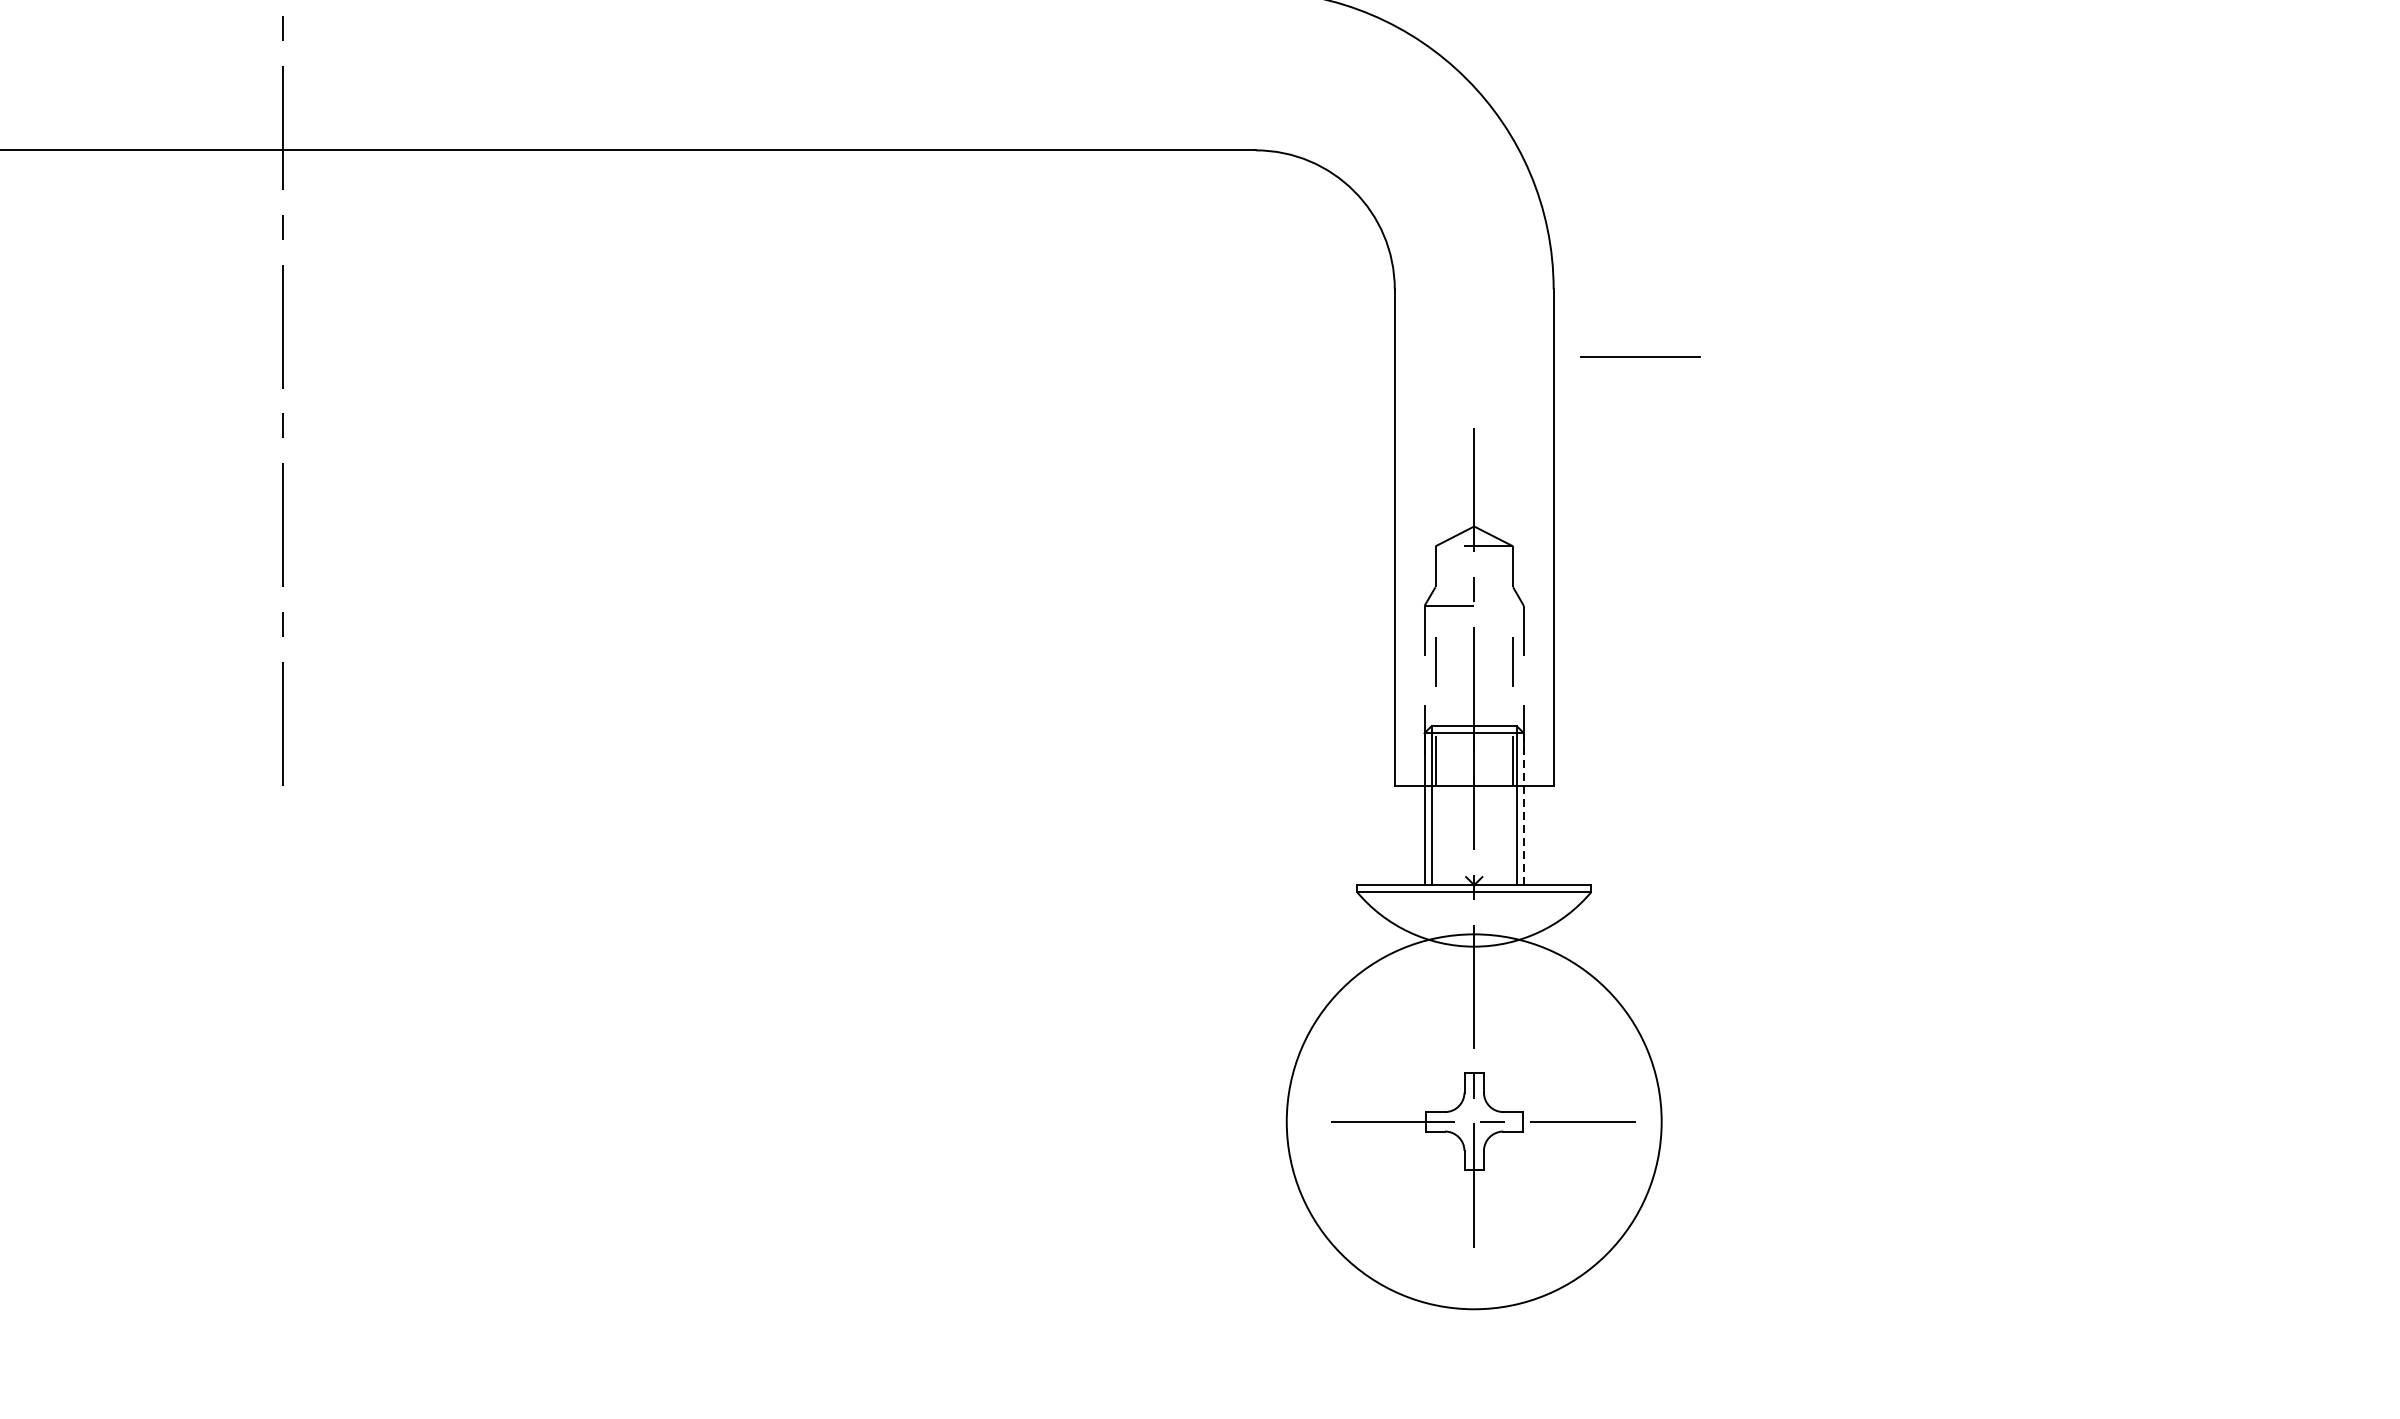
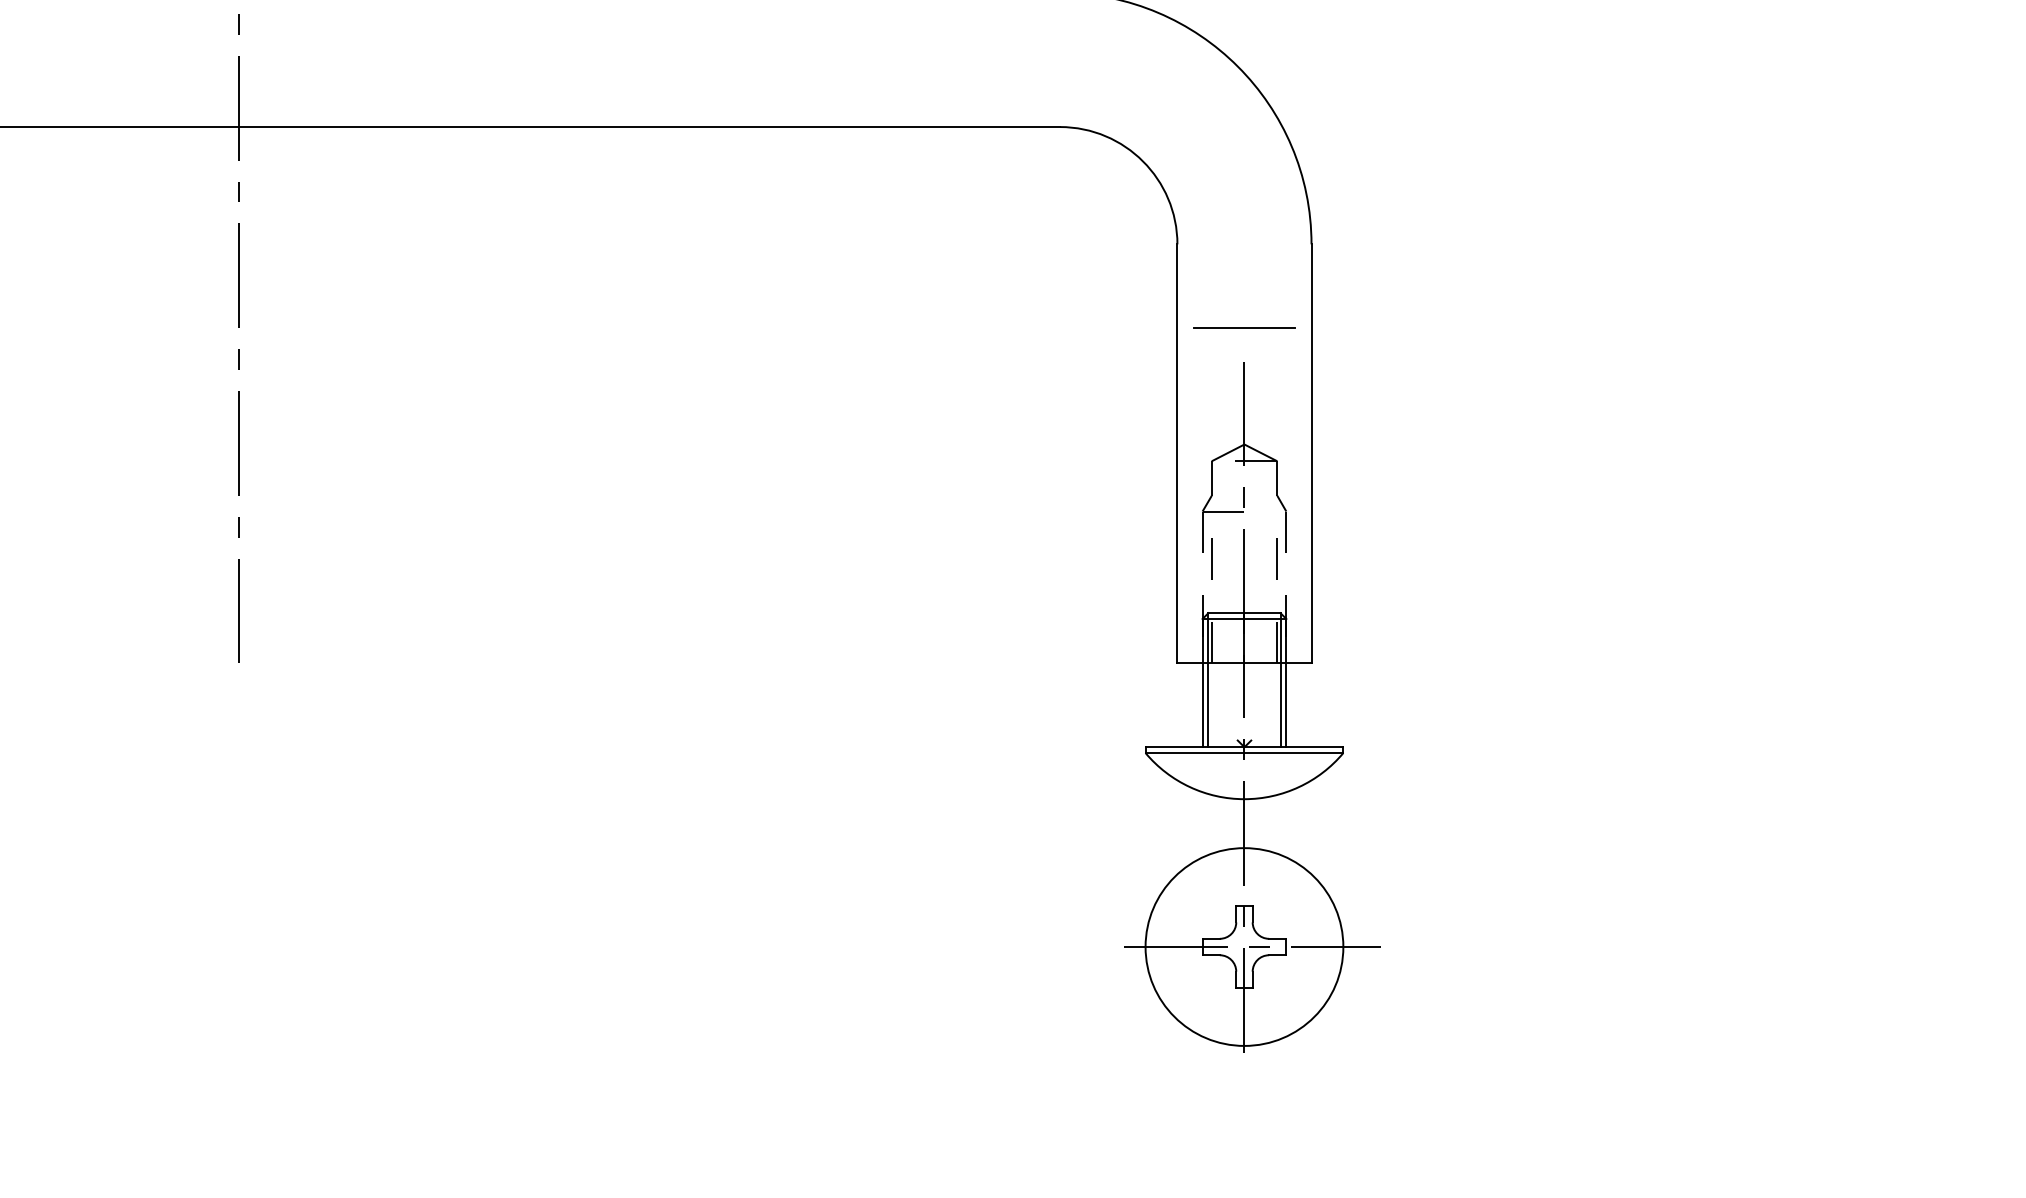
line: (1640, 355) -> (1244, 327), moved
line: (1524, 808) -> (1286, 682), dashed -> solid
circle: (1474, 1121) -> (1244, 946), size x0.62

